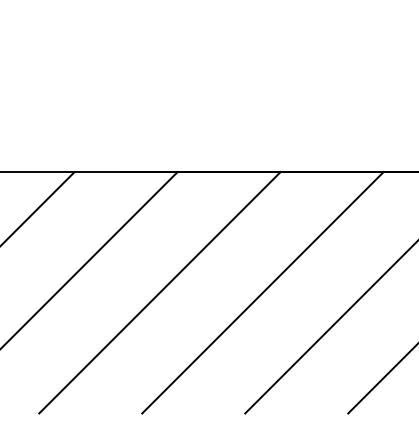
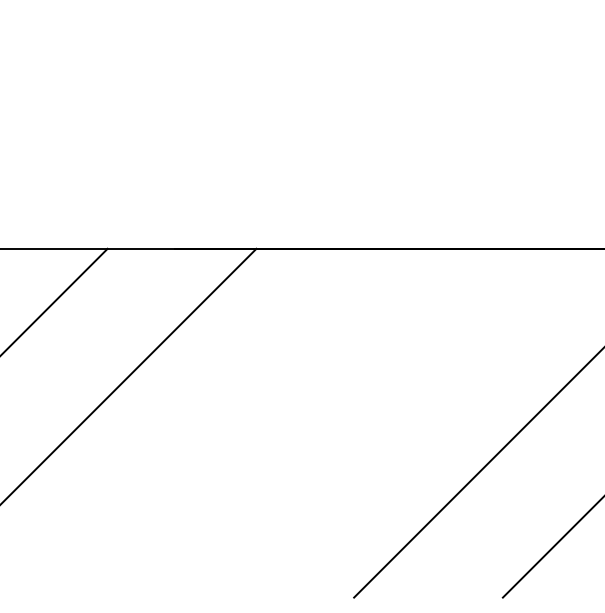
line: (159, 292) -> (230, 422), removed
line: (262, 292) -> (379, 422), removed

